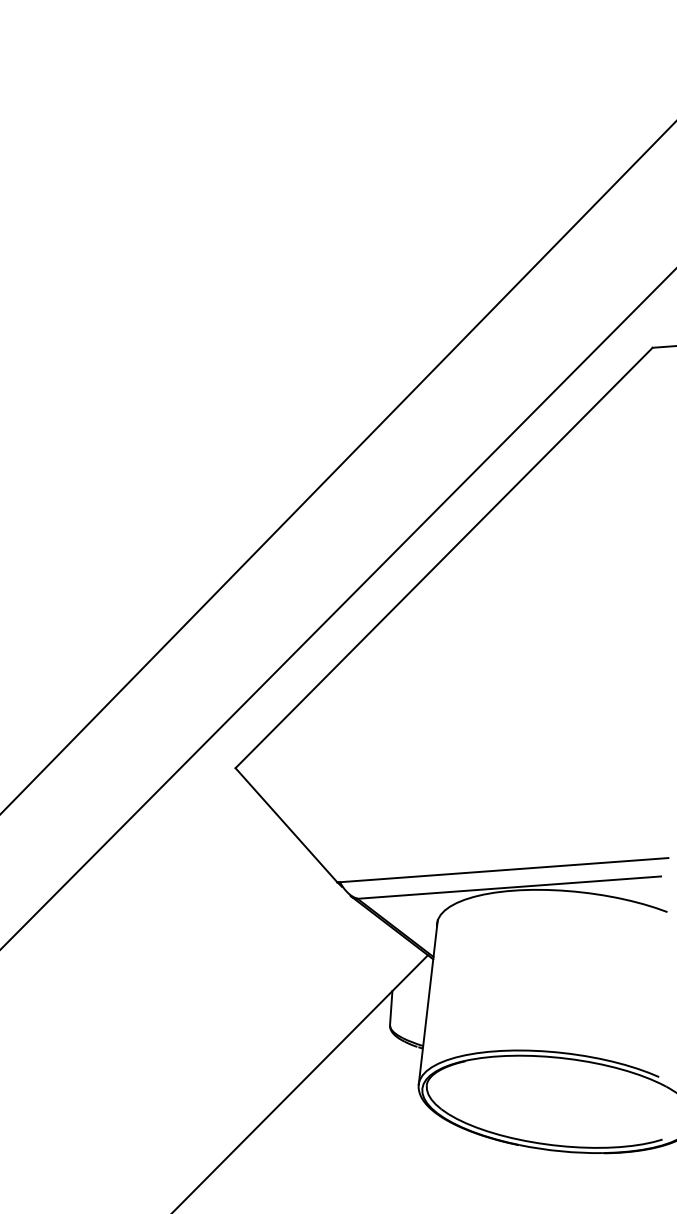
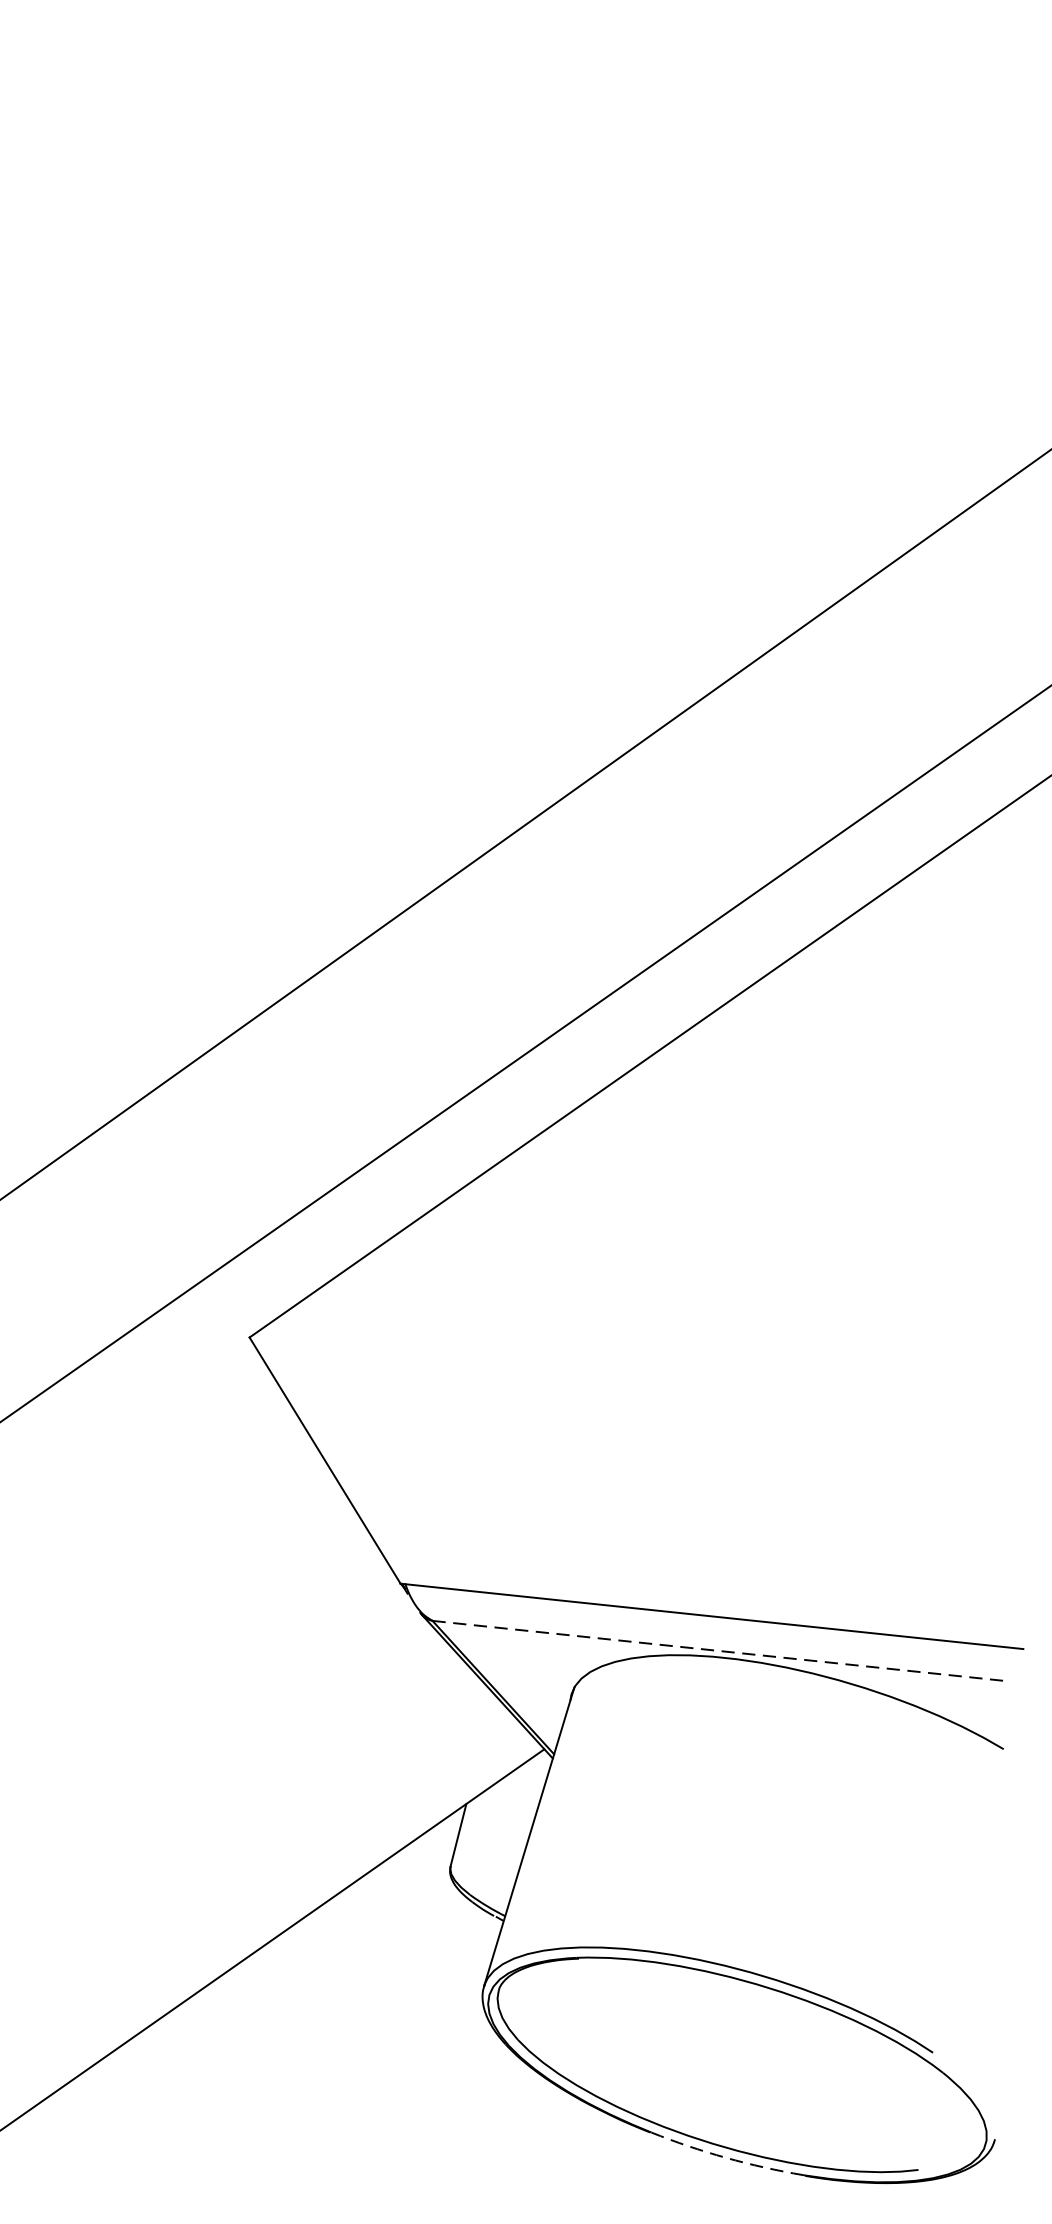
line: (509, 887) -> (718, 1650), solid -> dashed
arc: (561, 1151) -> (726, 2158), solid -> dashed

